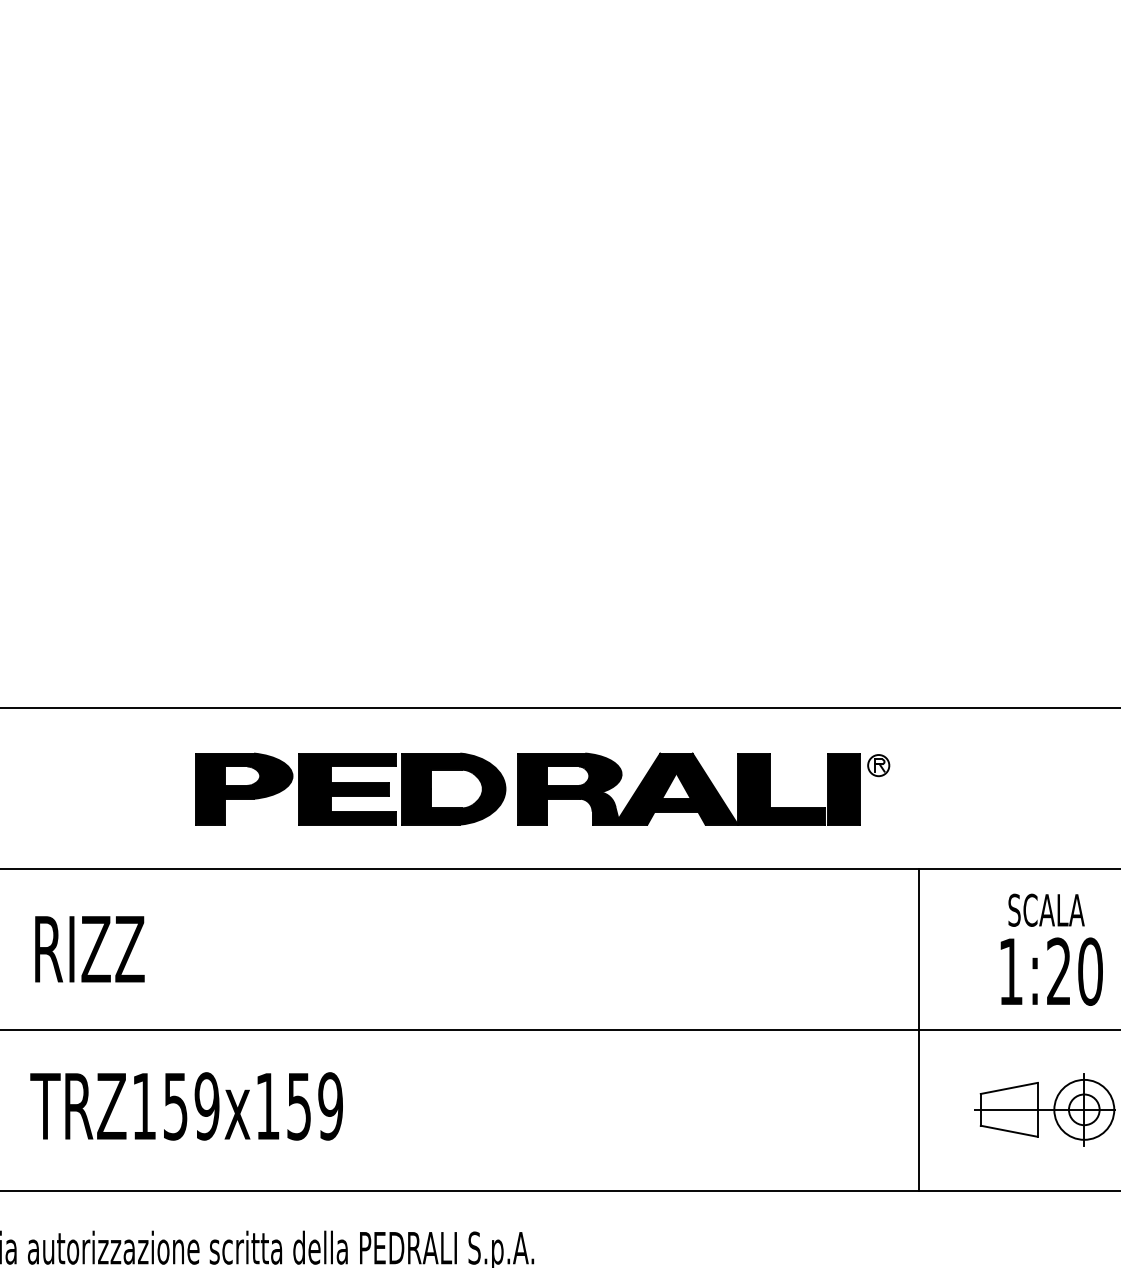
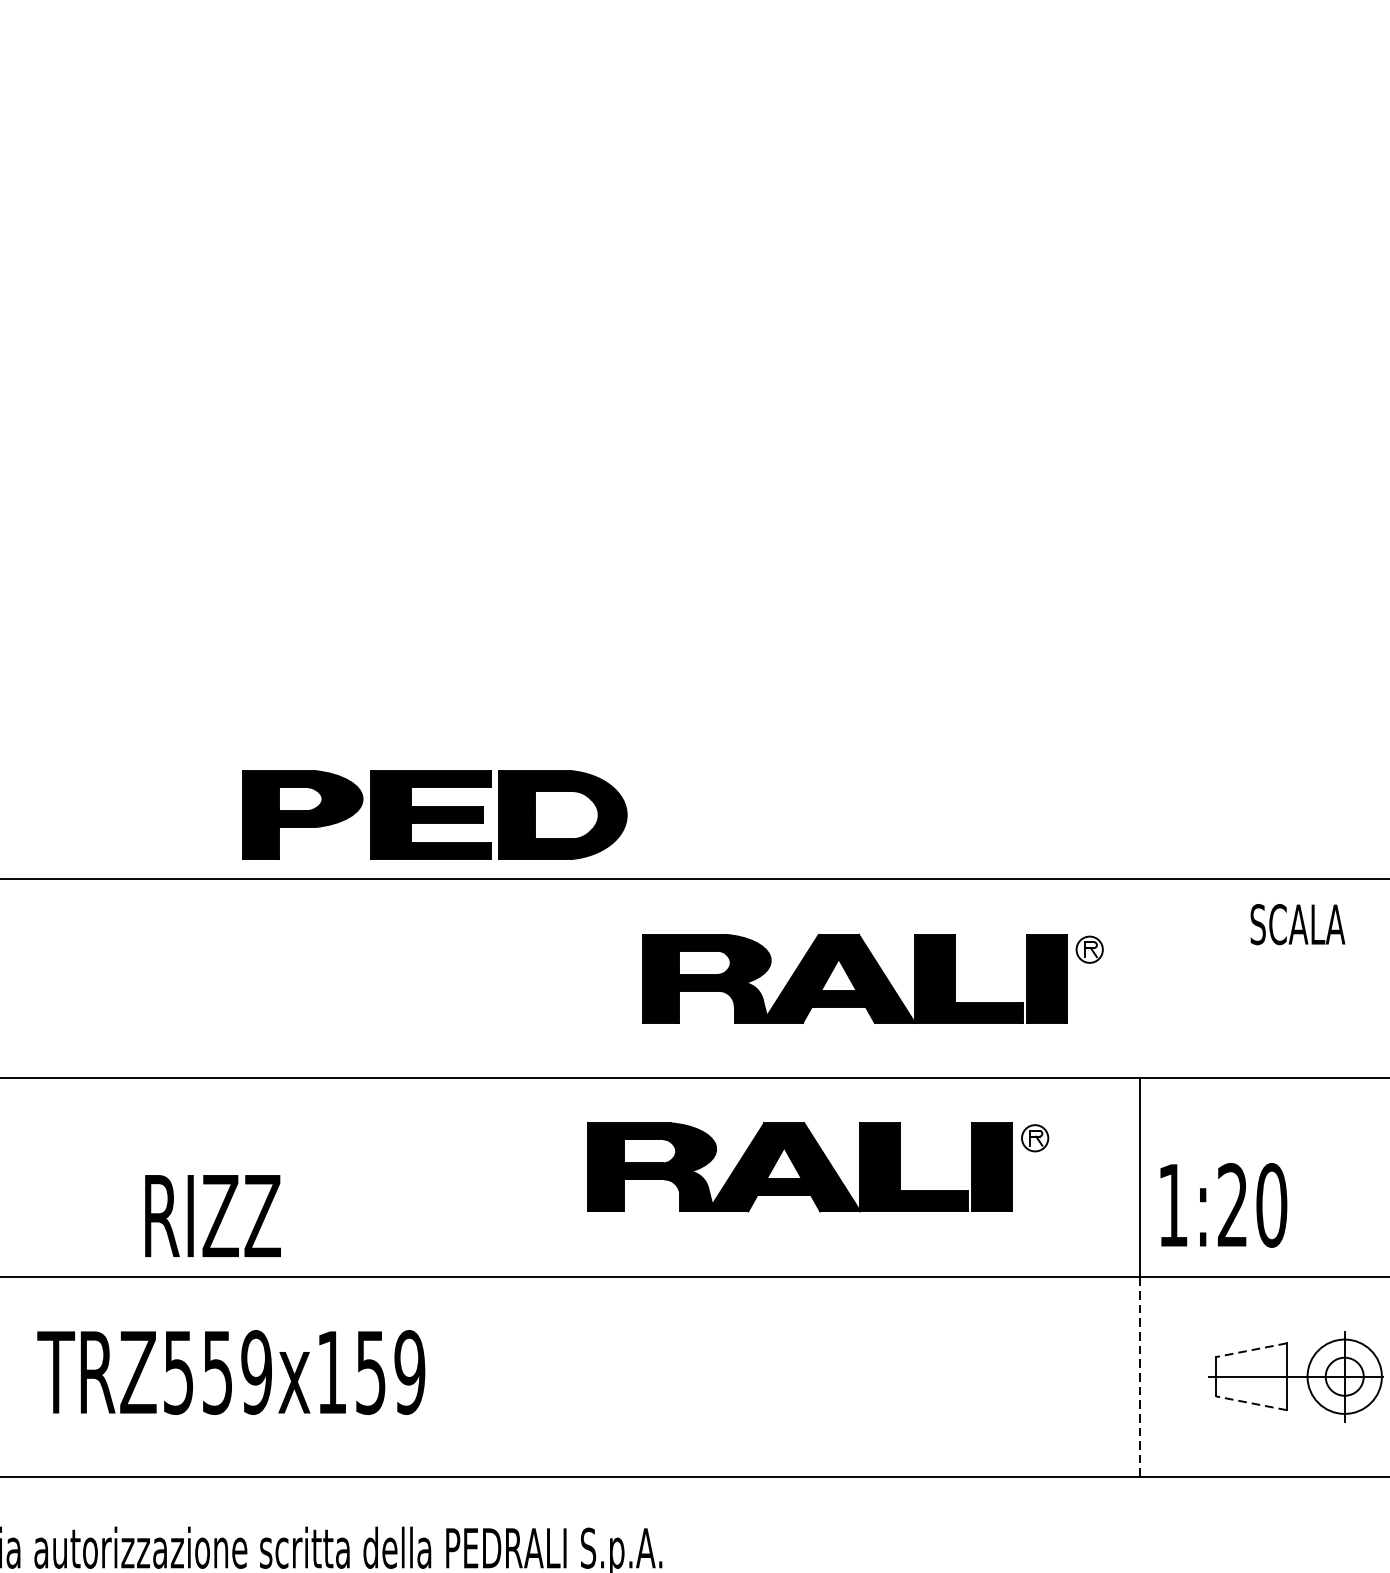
part: (350, 788) -> (434, 814), moved
text: (1046, 909) -> (1297, 923), moved
part: (659, 940) -> (817, 1166), added
text: (89, 949) -> (212, 1216), moved
text: (1051, 971) -> (1223, 1205), moved
line: (1008, 1088) -> (1250, 1350), solid -> dashed
text: (143, 1106) -> (177, 1372), TRZ159x159 -> TRZ559x159
line: (918, 1110) -> (1139, 1377), solid -> dashed
line: (1008, 1131) -> (1250, 1403), solid -> dashed

